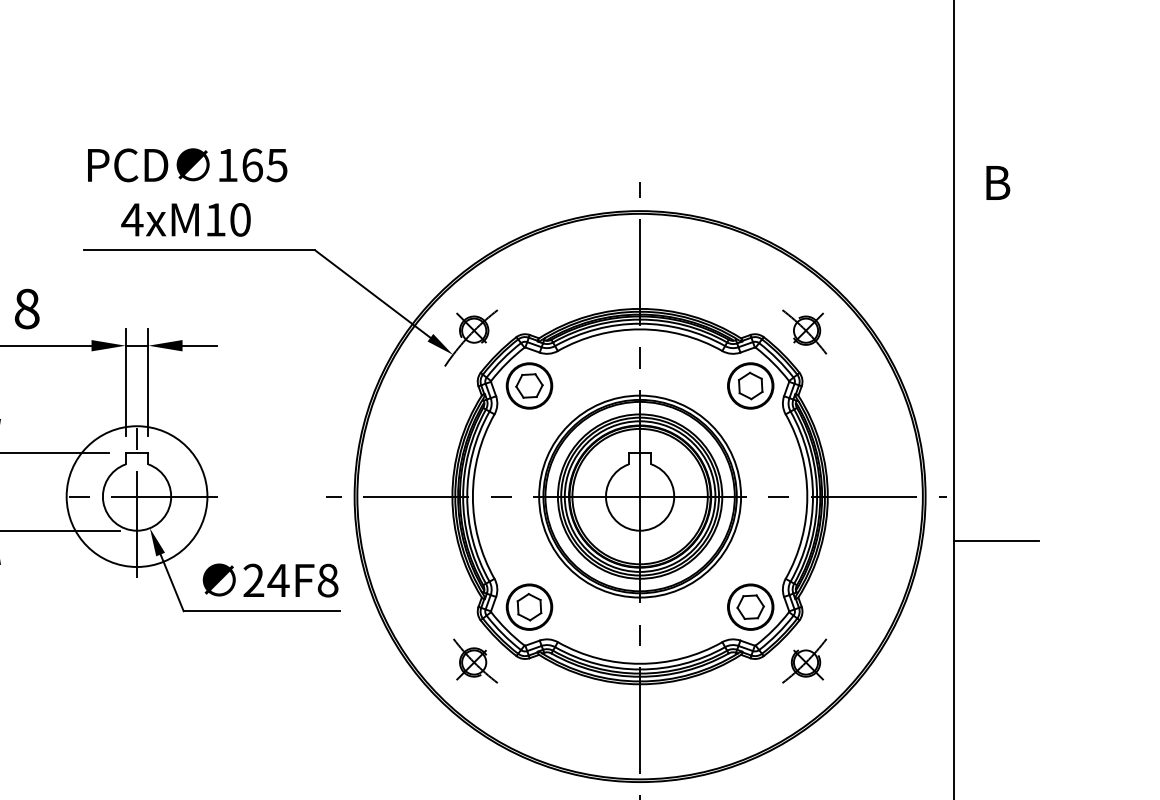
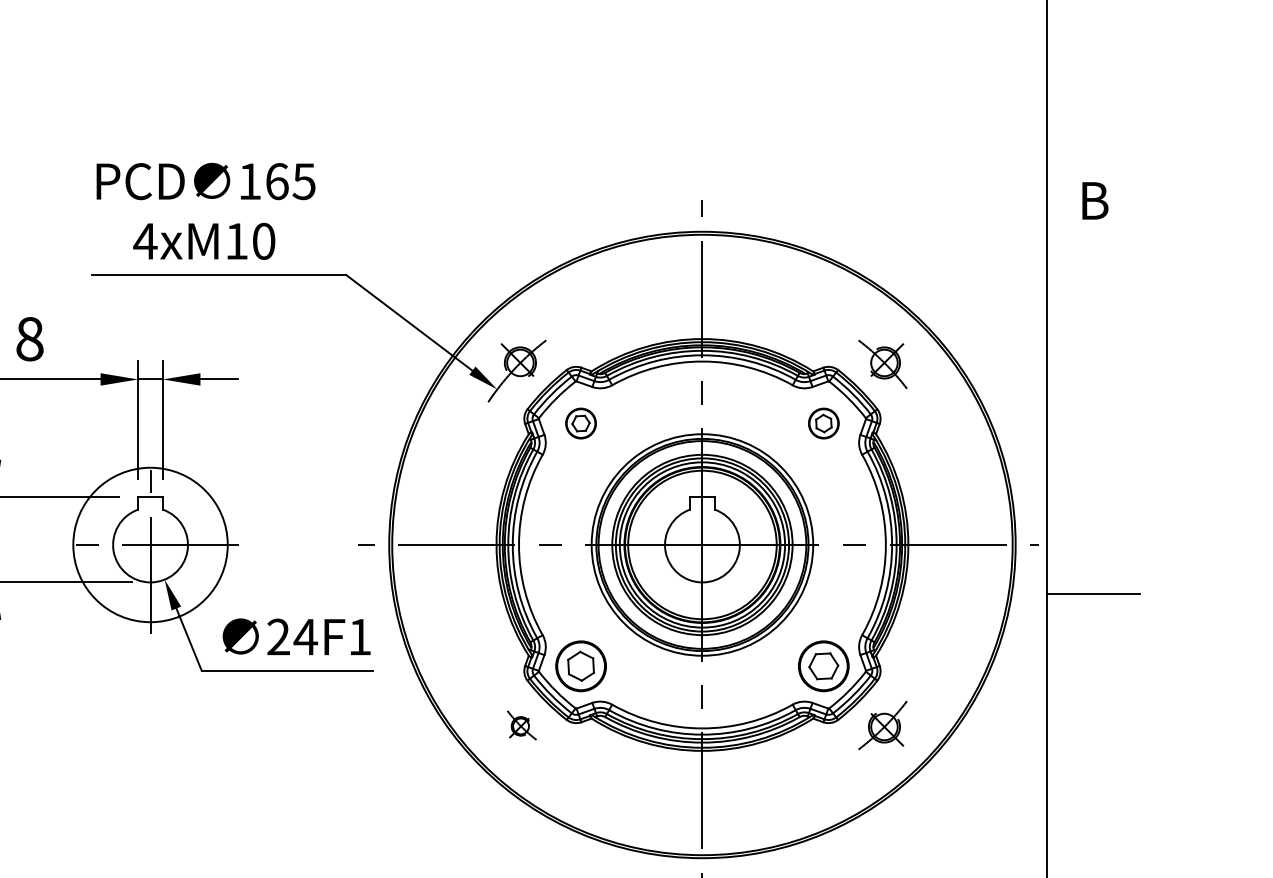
part: (528, 385) -> (580, 423), size x0.6
part: (750, 385) -> (823, 423), size x0.6
text: (327, 580) -> (359, 636), 24F8 -> 24F1
part: (475, 661) -> (521, 725), size x0.6

